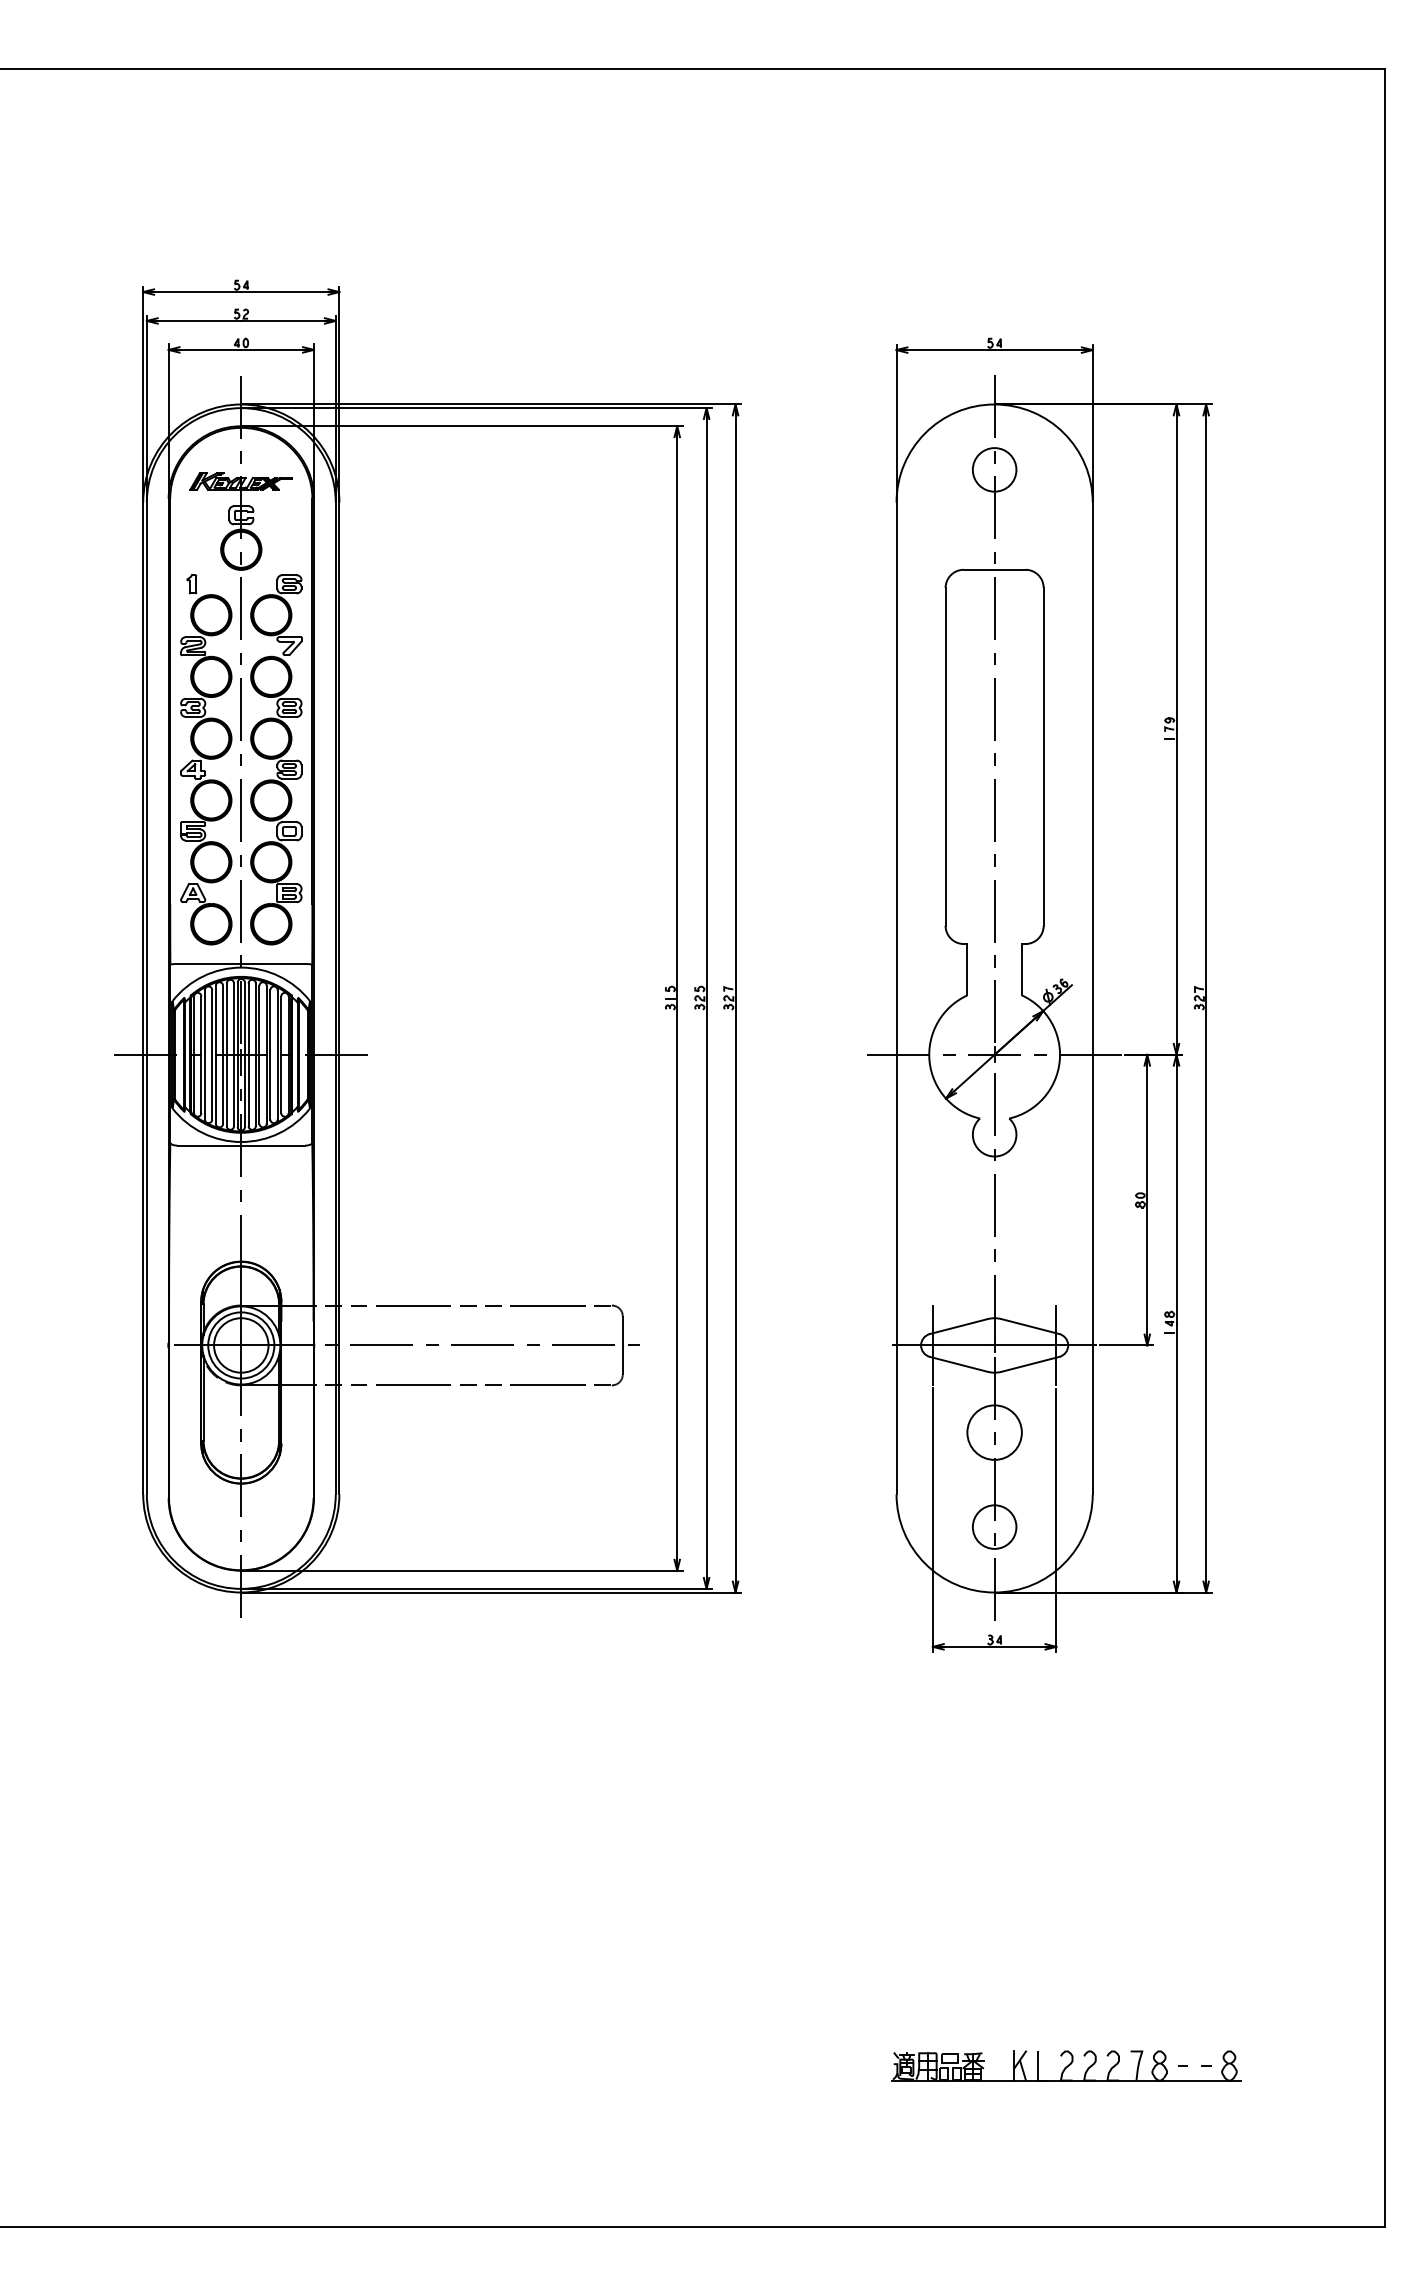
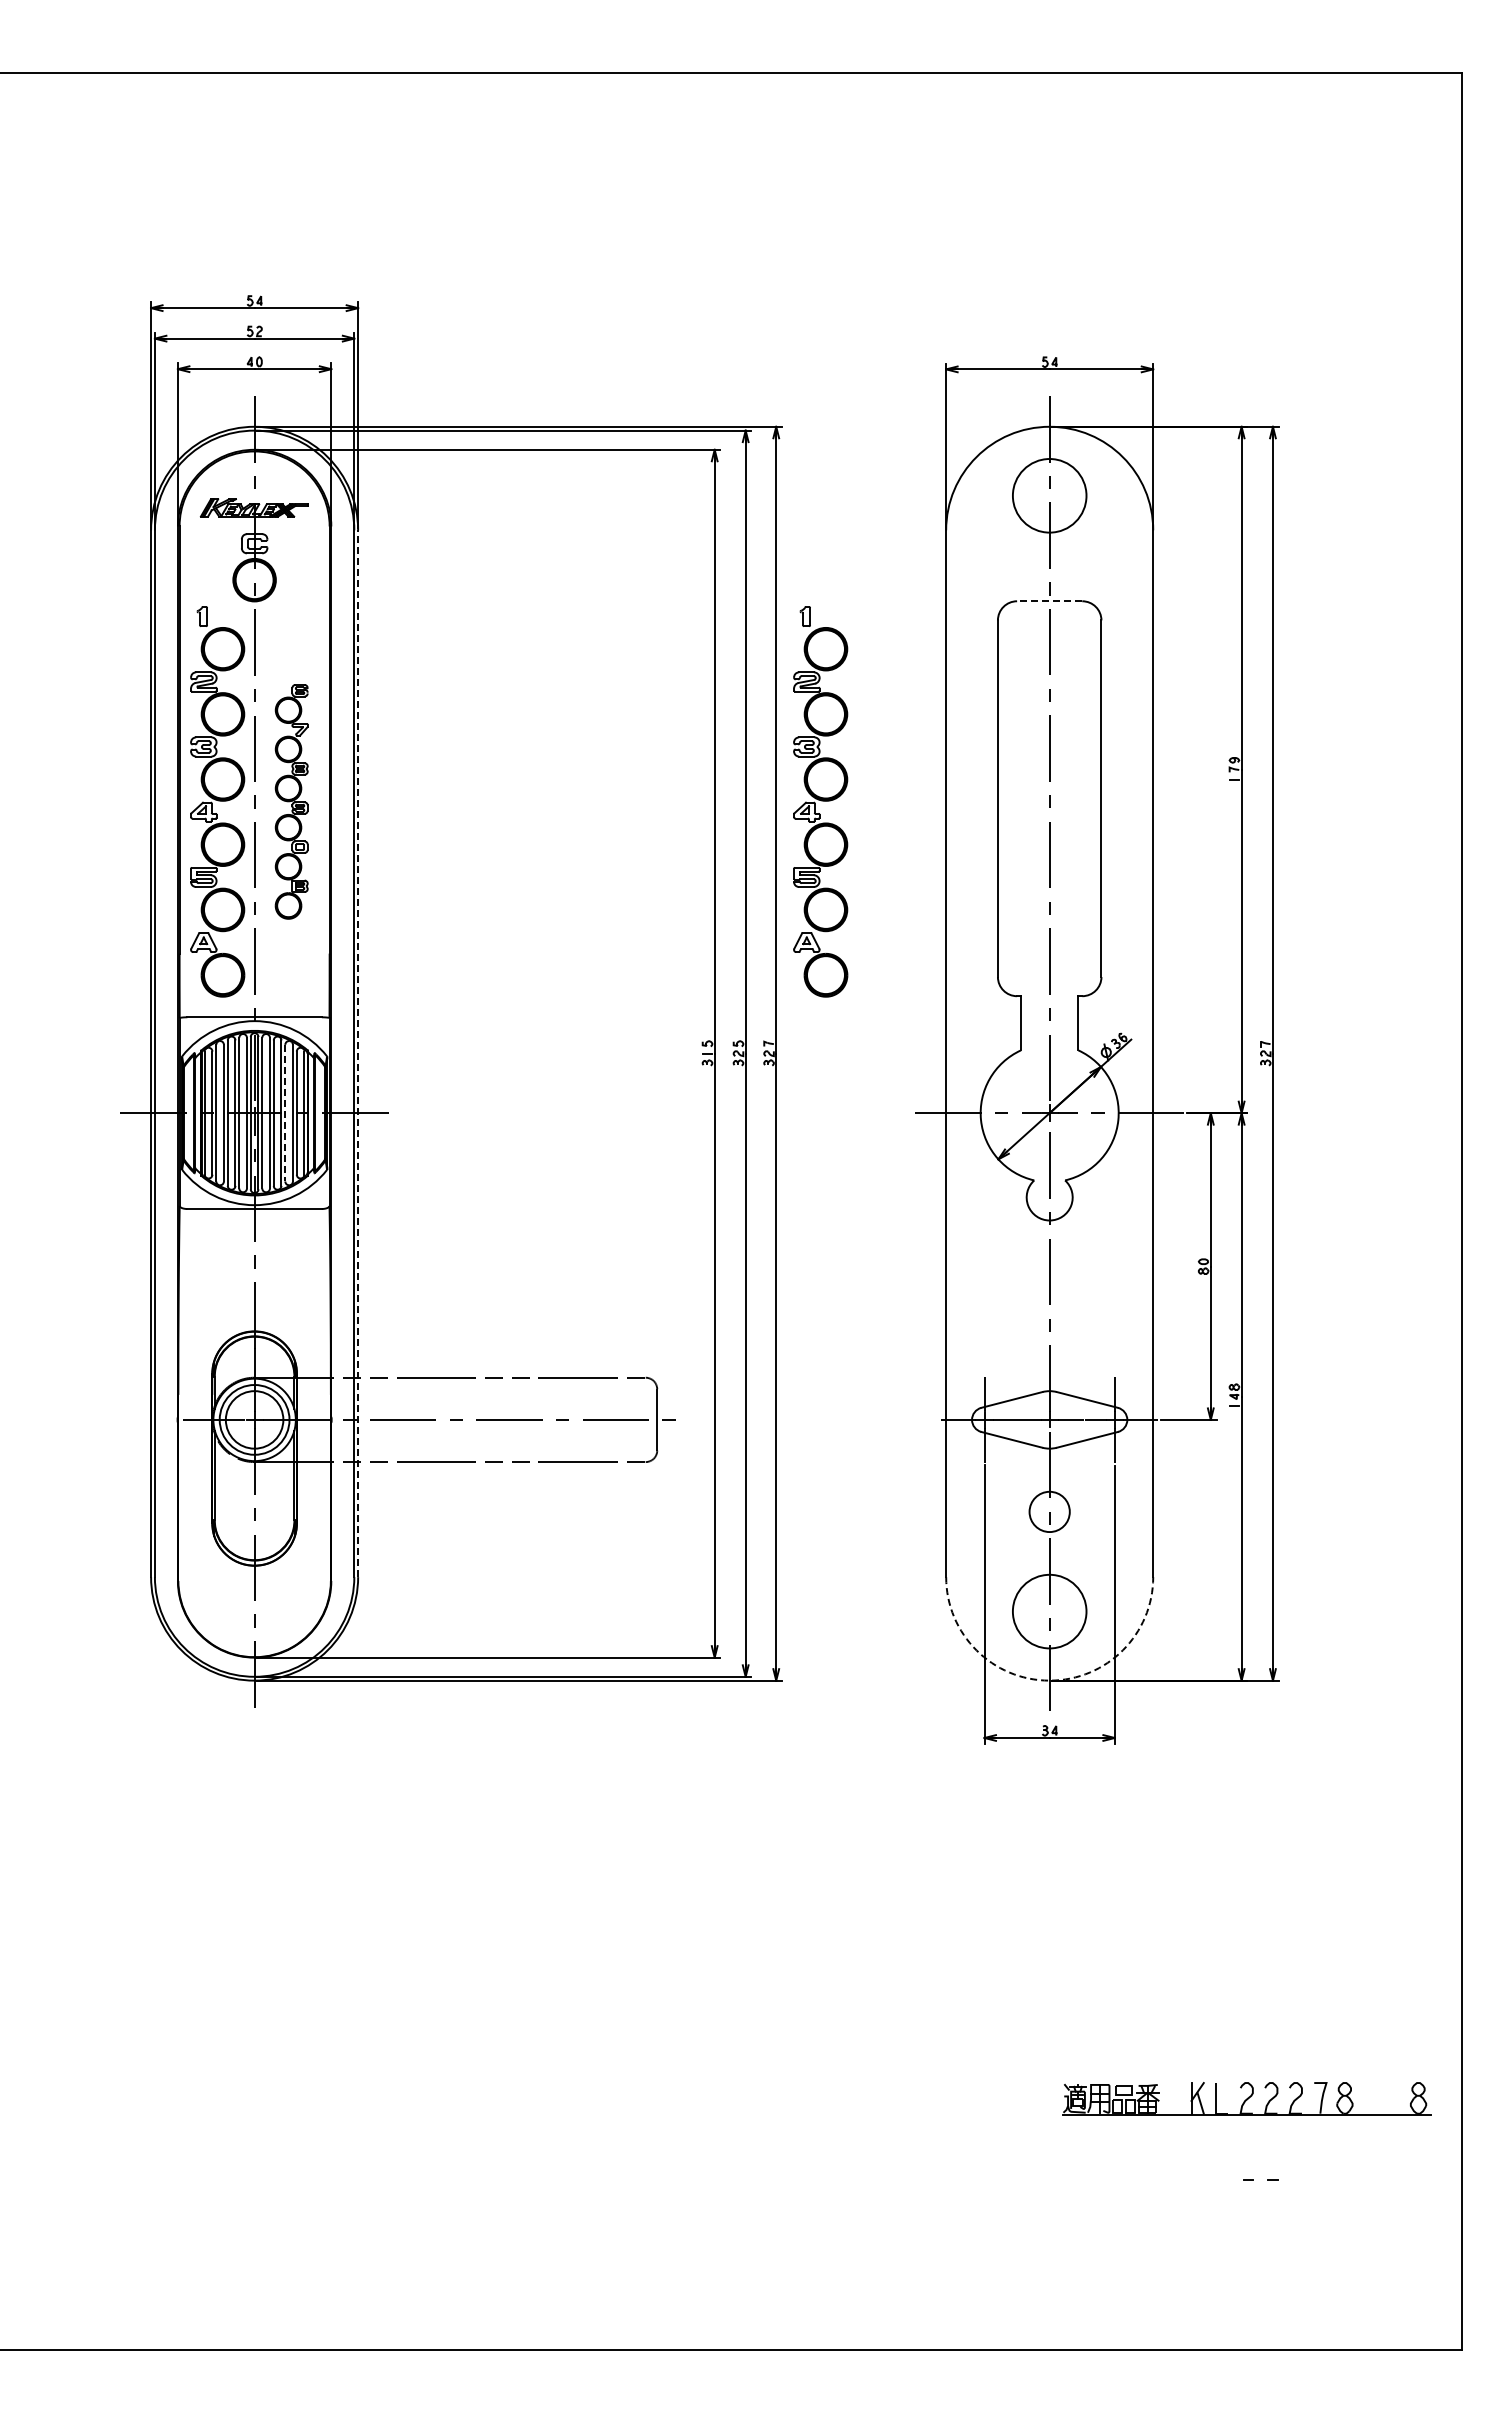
circle: (994, 469) -> (1049, 495), size x1.6
line: (994, 570) -> (1049, 601), solid -> dashed
part: (276, 759) -> (291, 801), size x0.6
part: (777, 759) -> (820, 801), added
line: (339, 998) -> (358, 1053), solid -> dashed
line: (270, 1055) -> (285, 1113), solid -> dashed
circle: (994, 1432) -> (1049, 1511), size x0.7
circle: (994, 1527) -> (1049, 1611), size x1.6
arc: (994, 1592) -> (1049, 1680), solid -> dashed
part: (1066, 2066) -> (1246, 2098), moved

